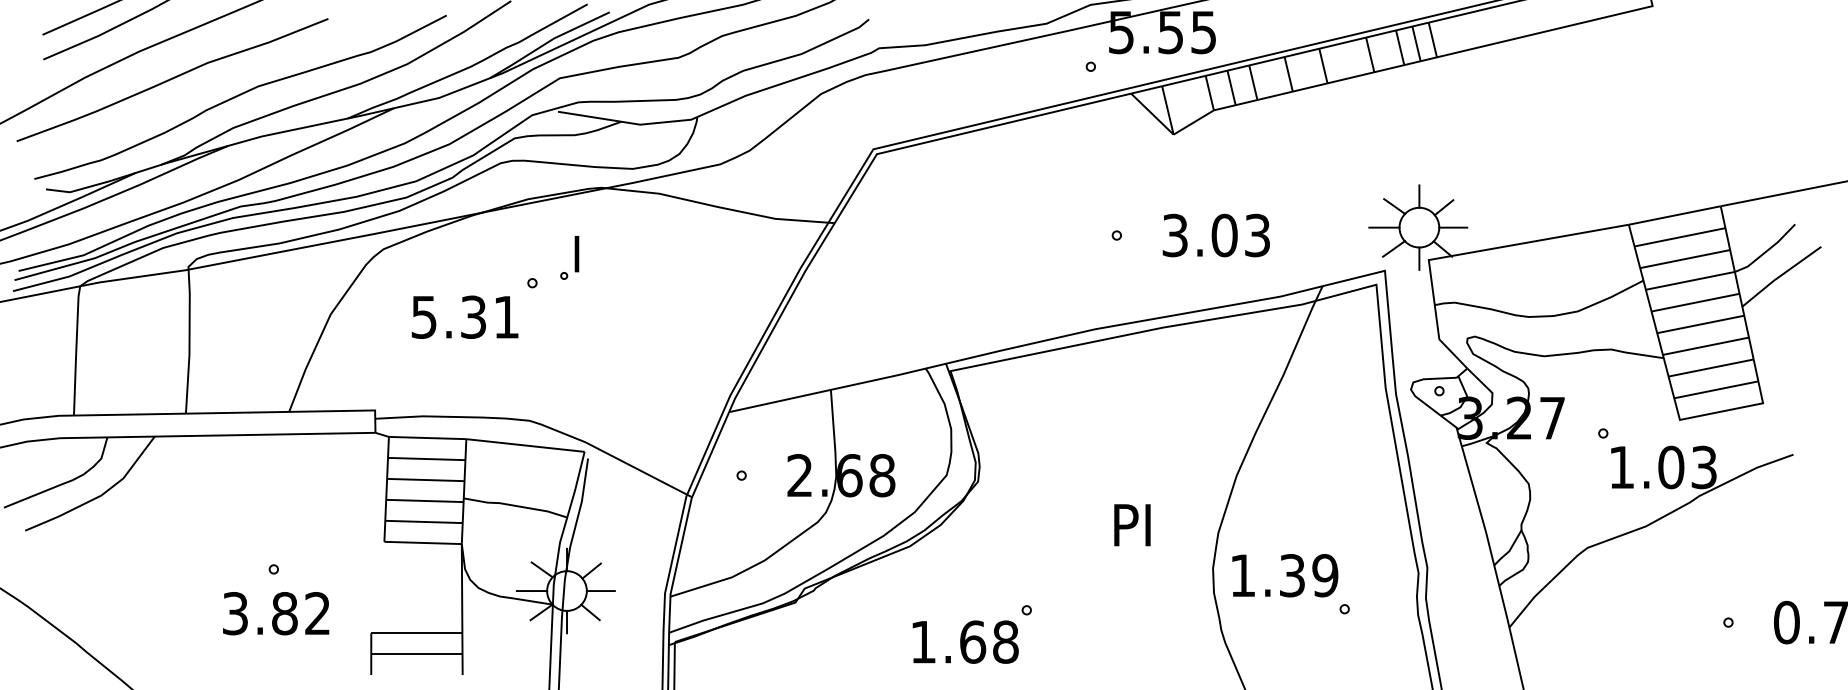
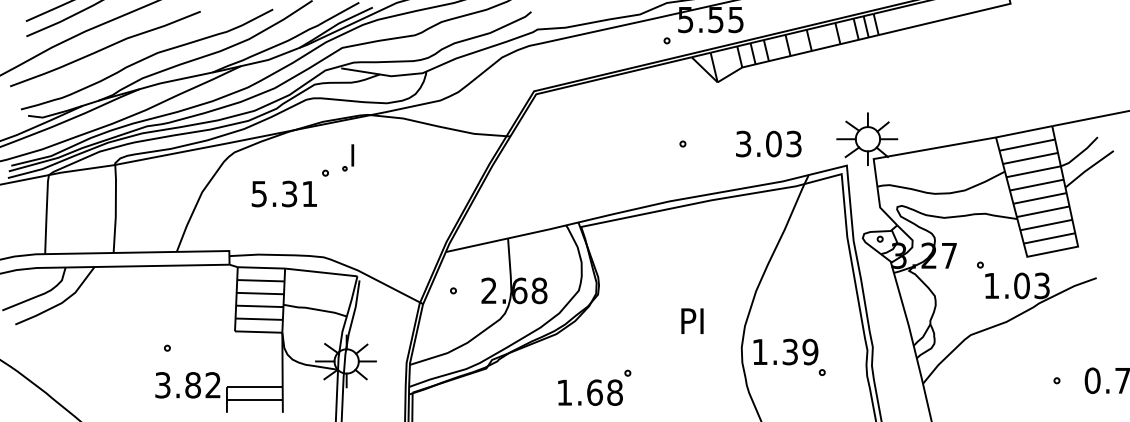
text: (1215, 234) -> (768, 143), moved
text: (275, 613) -> (187, 385), moved

